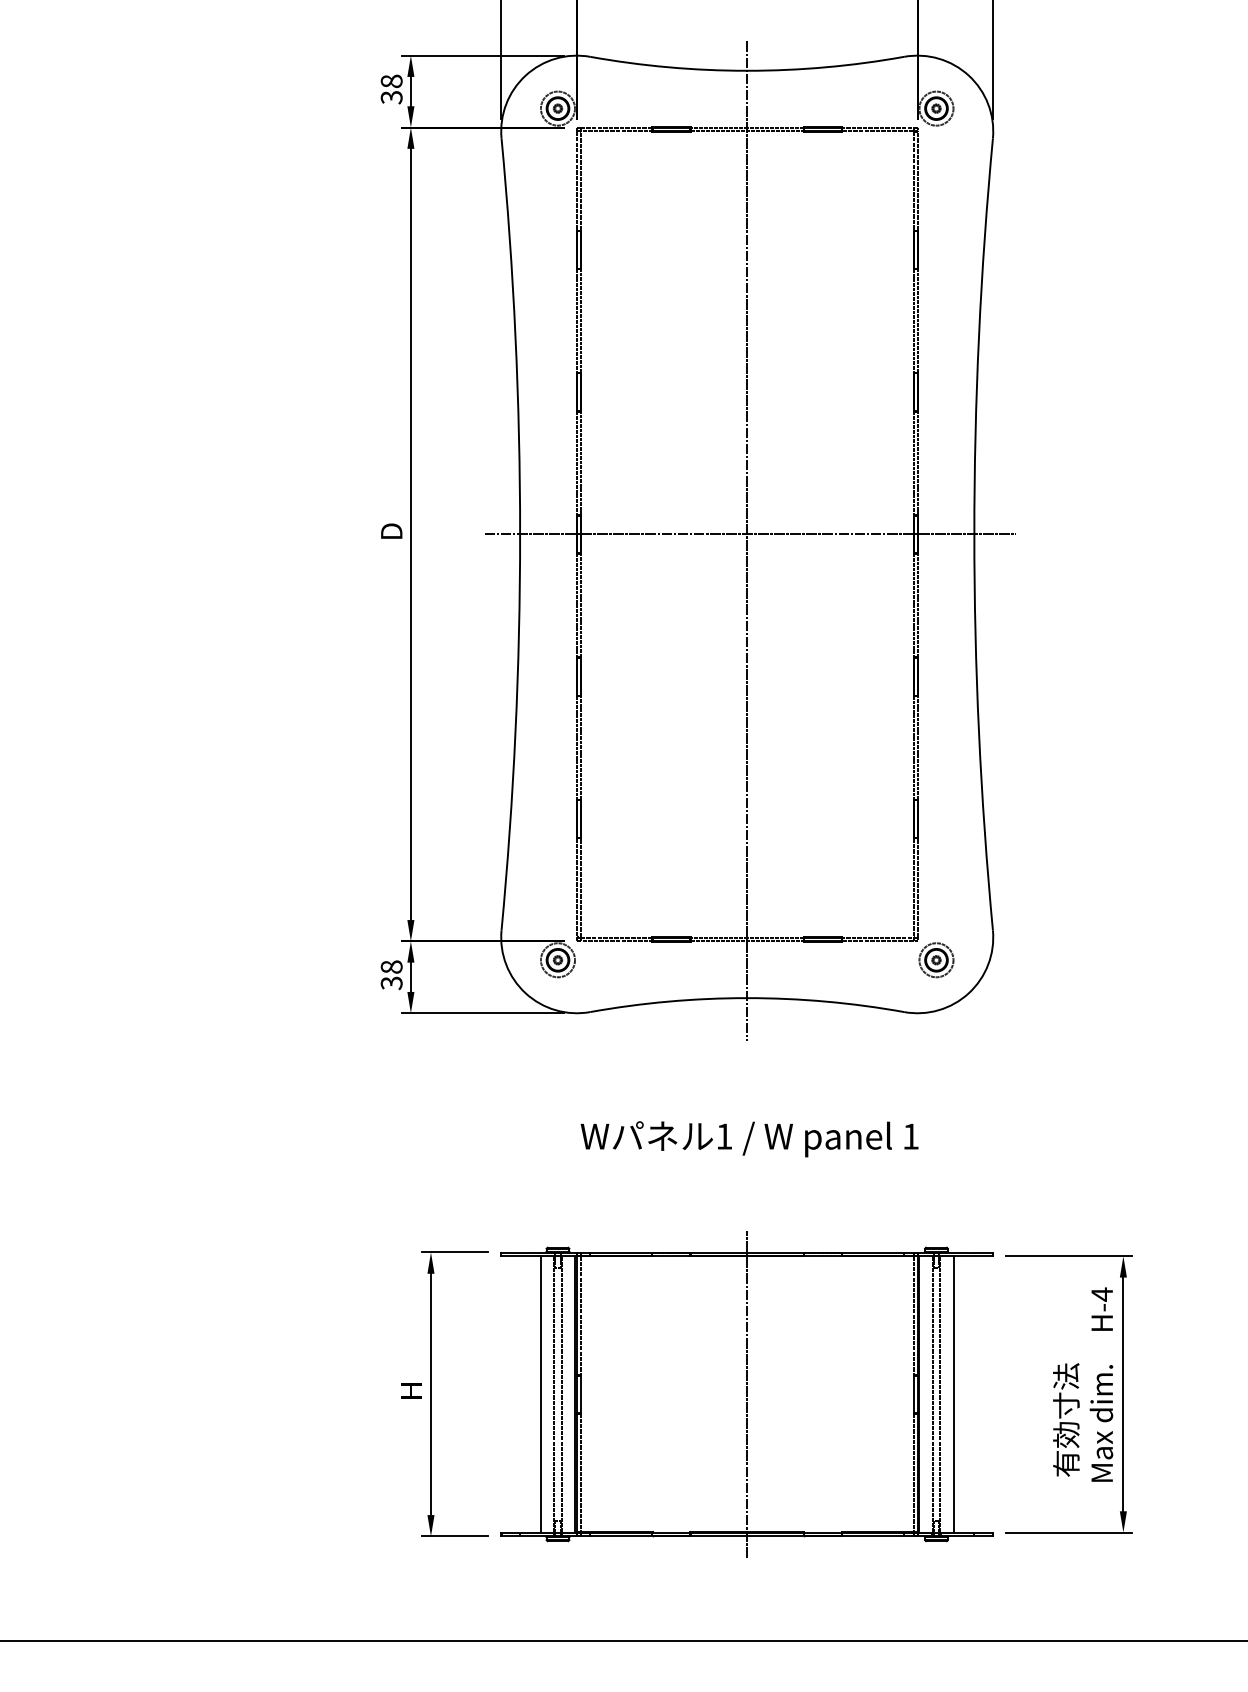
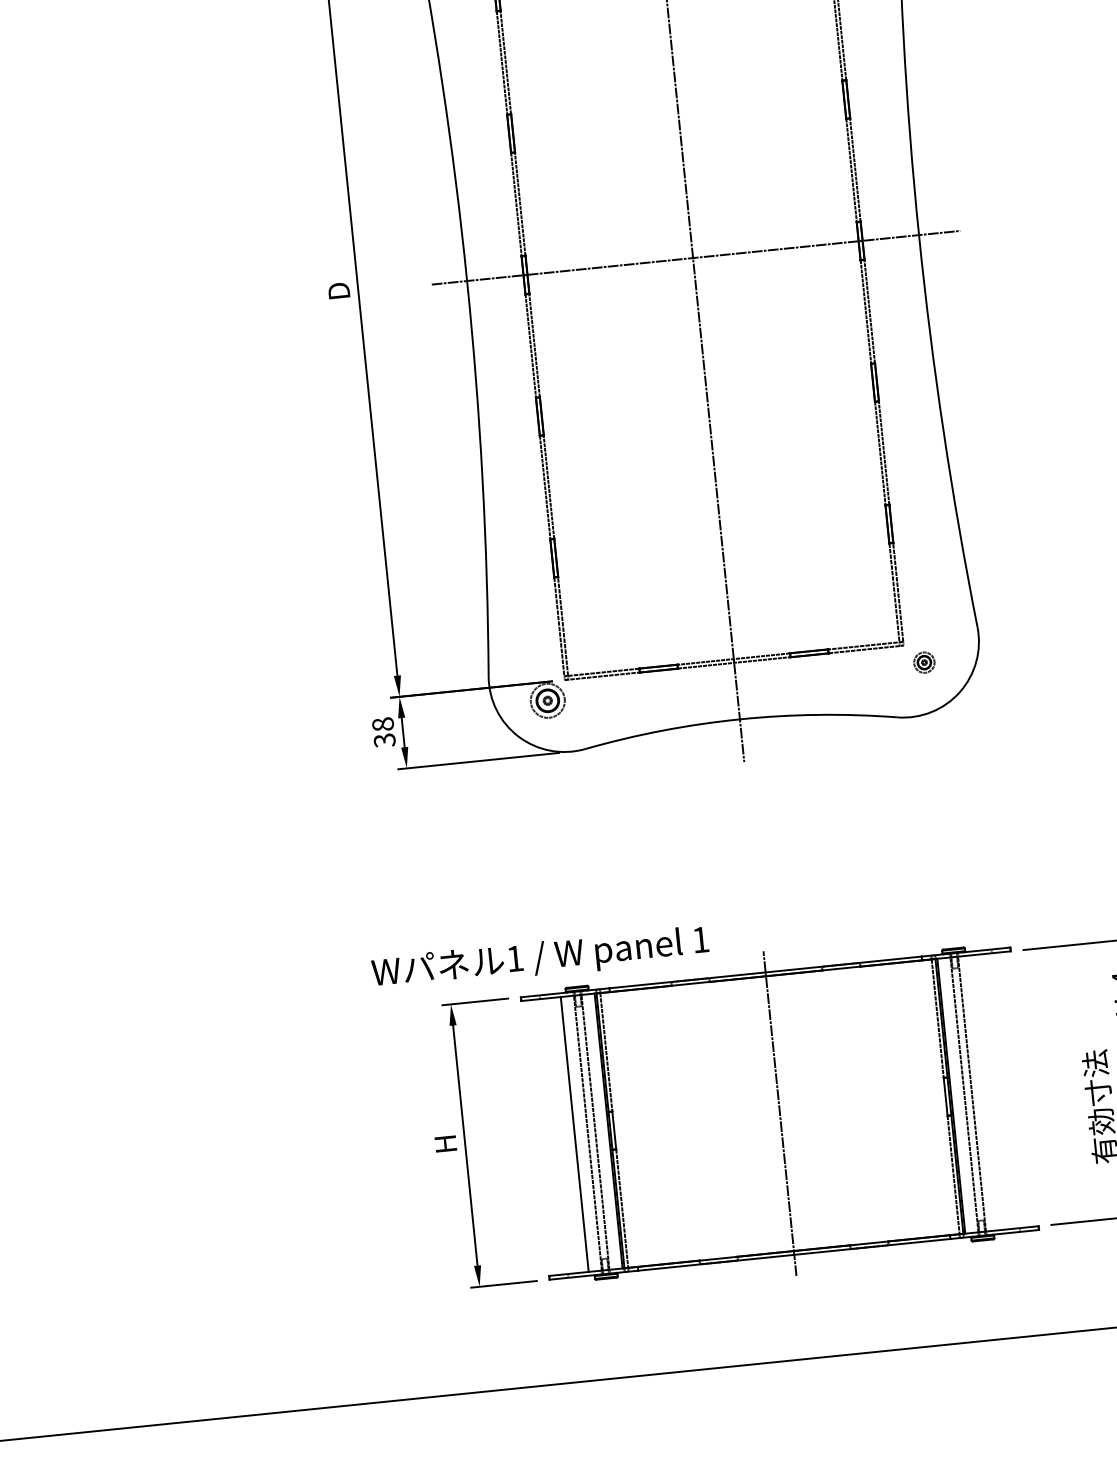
part: (936, 960) -> (924, 662), size x0.6
text: (749, 1139) -> (540, 959), moved
line: (953, 1394) -> (985, 1092), removed

